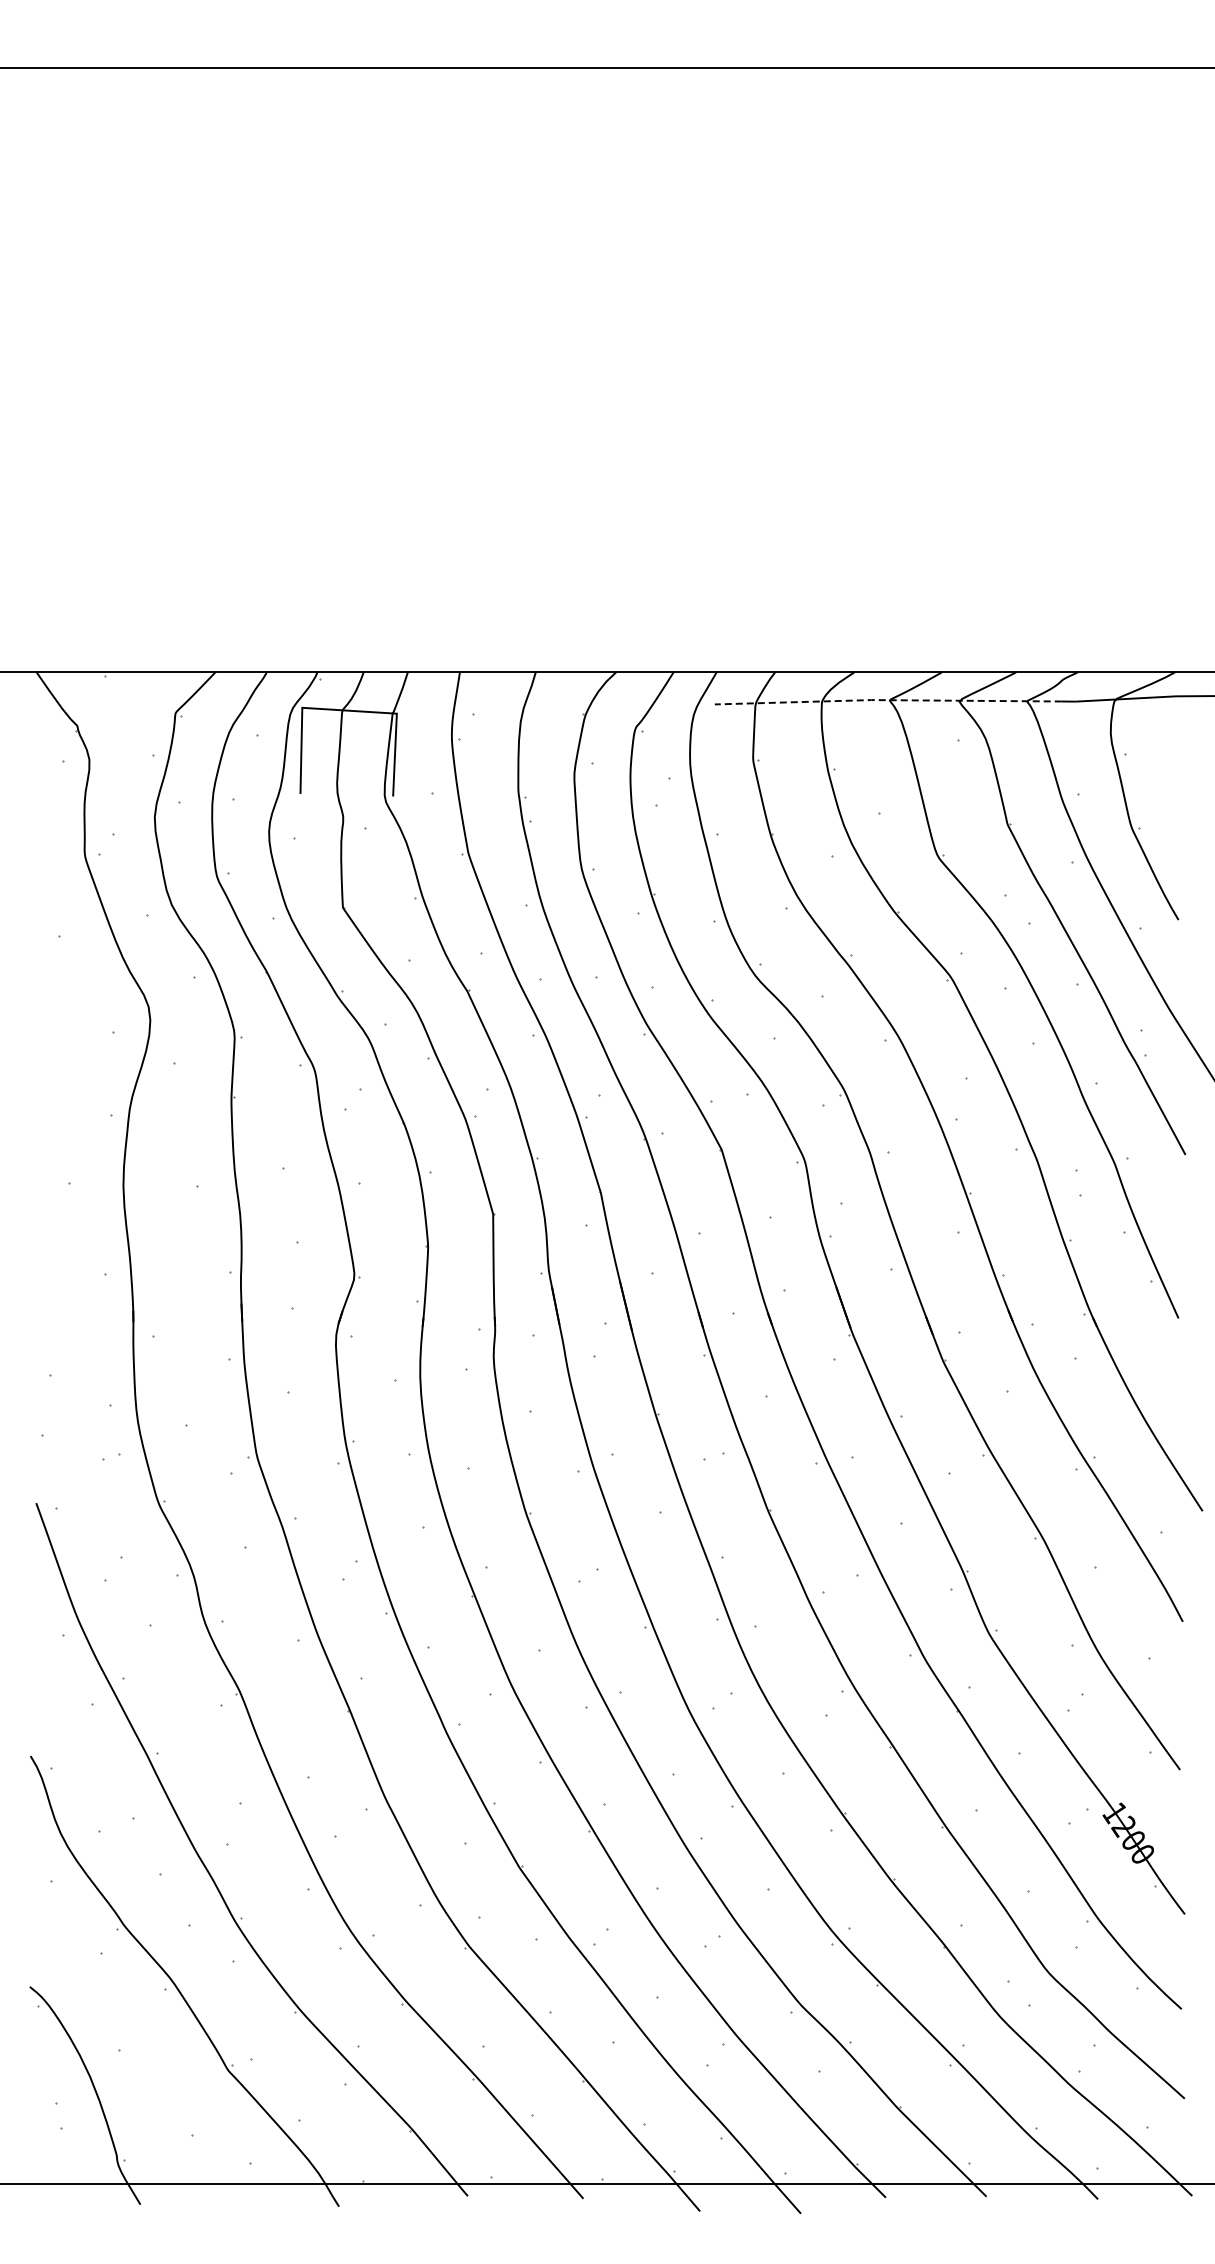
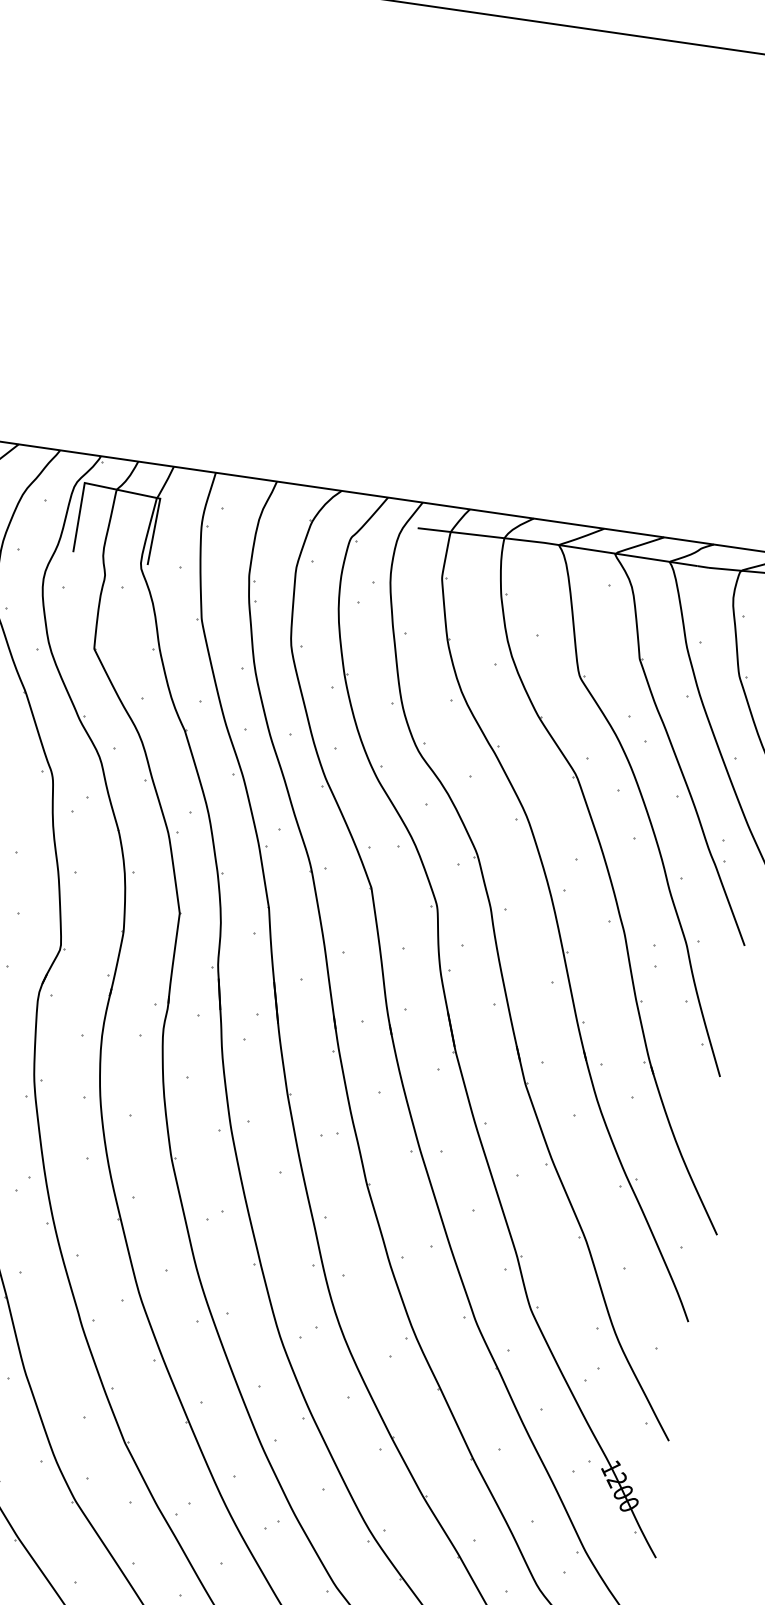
line: (887, 700) -> (557, 545), dashed -> solid

